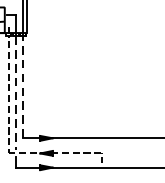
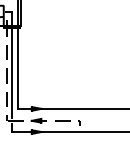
line: (23, 85) -> (18, 67), dashed -> solid
line: (15, 93) -> (12, 73), dashed -> solid

